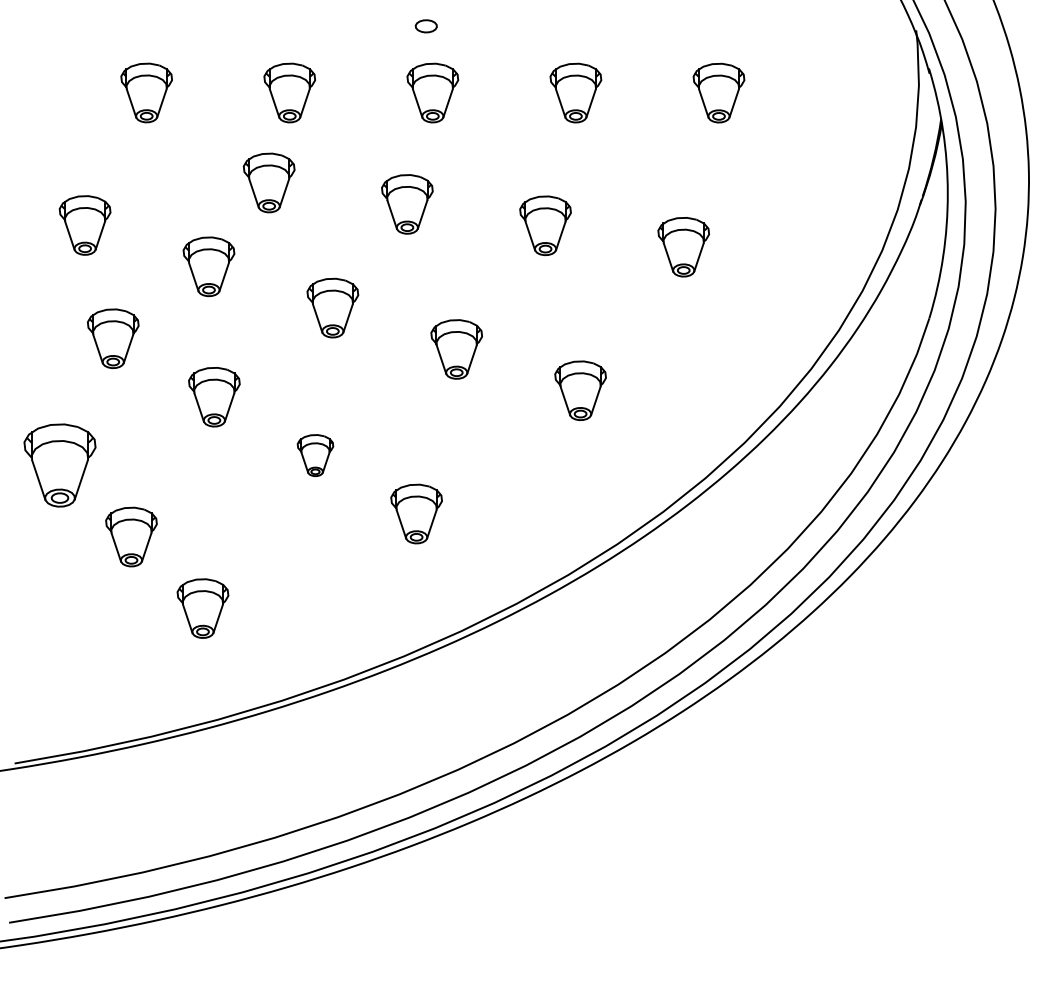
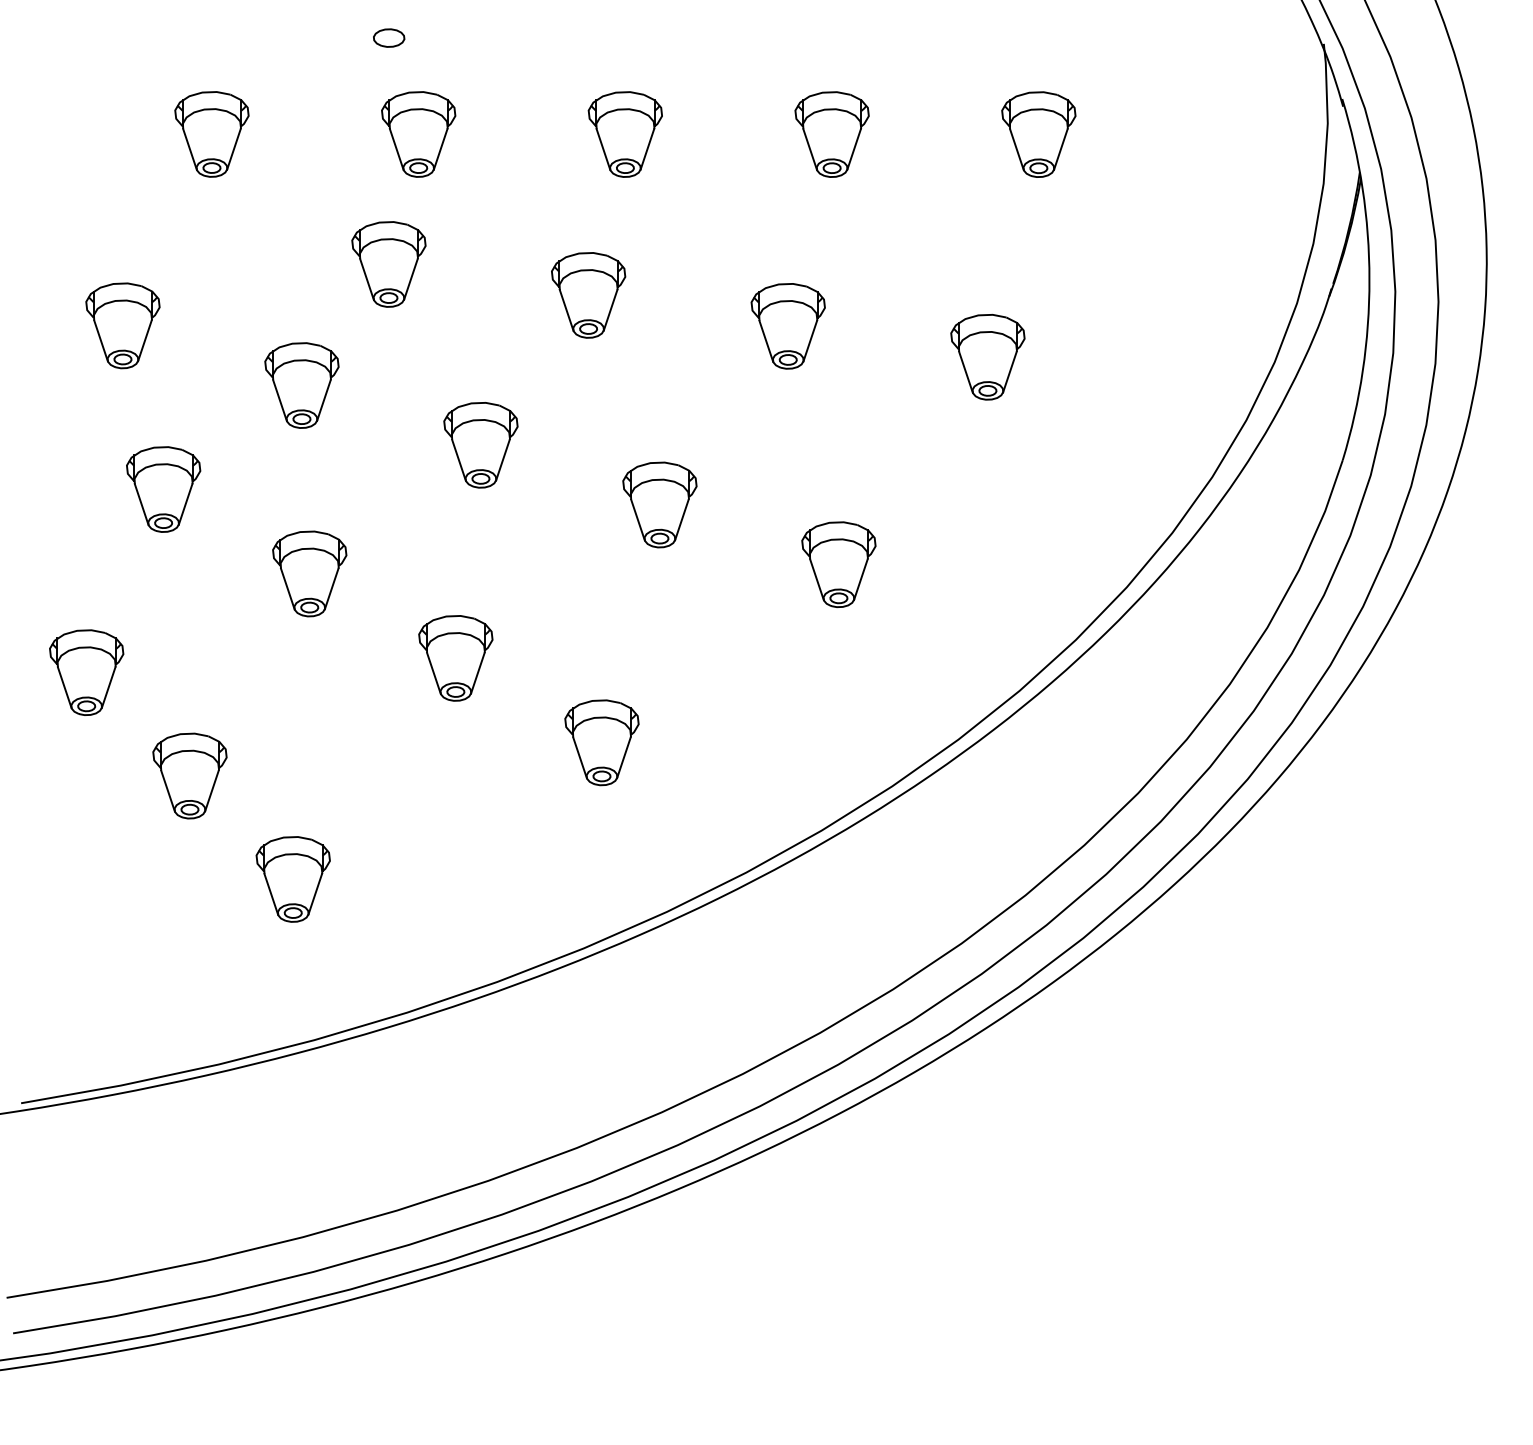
part: (425, 26) -> (387, 38), moved
part: (315, 455) -> (455, 658), size x1.43
part: (59, 465) -> (85, 672), size x0.71

